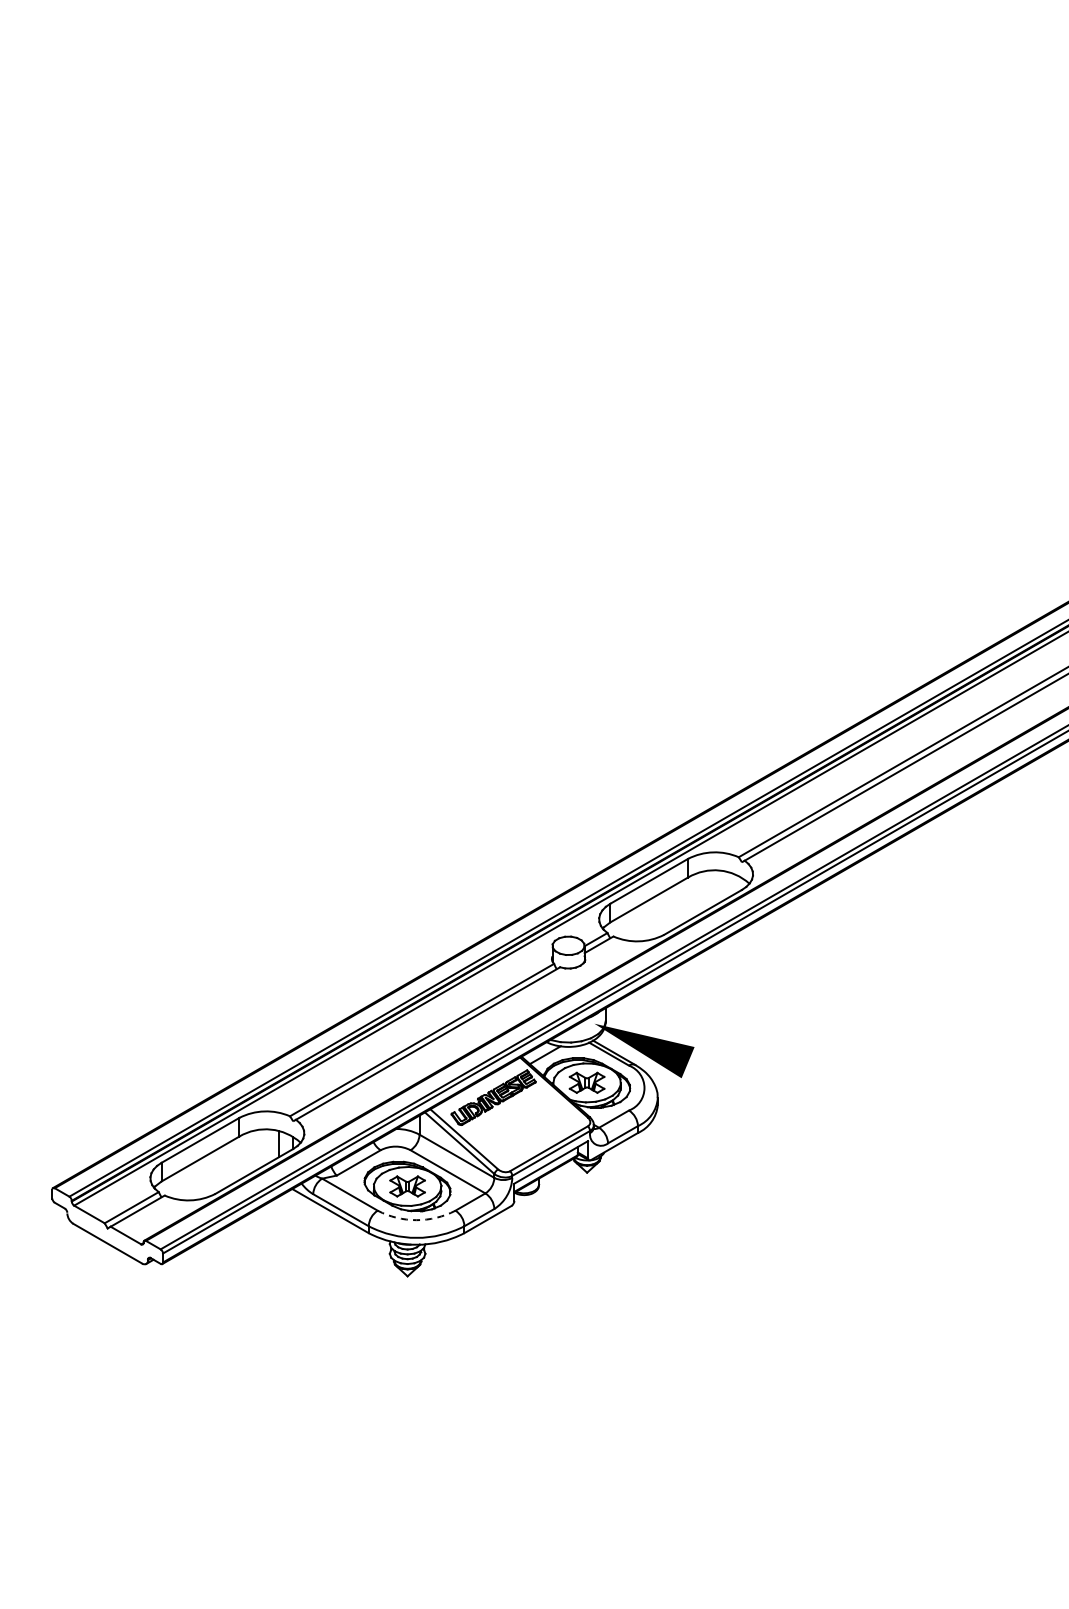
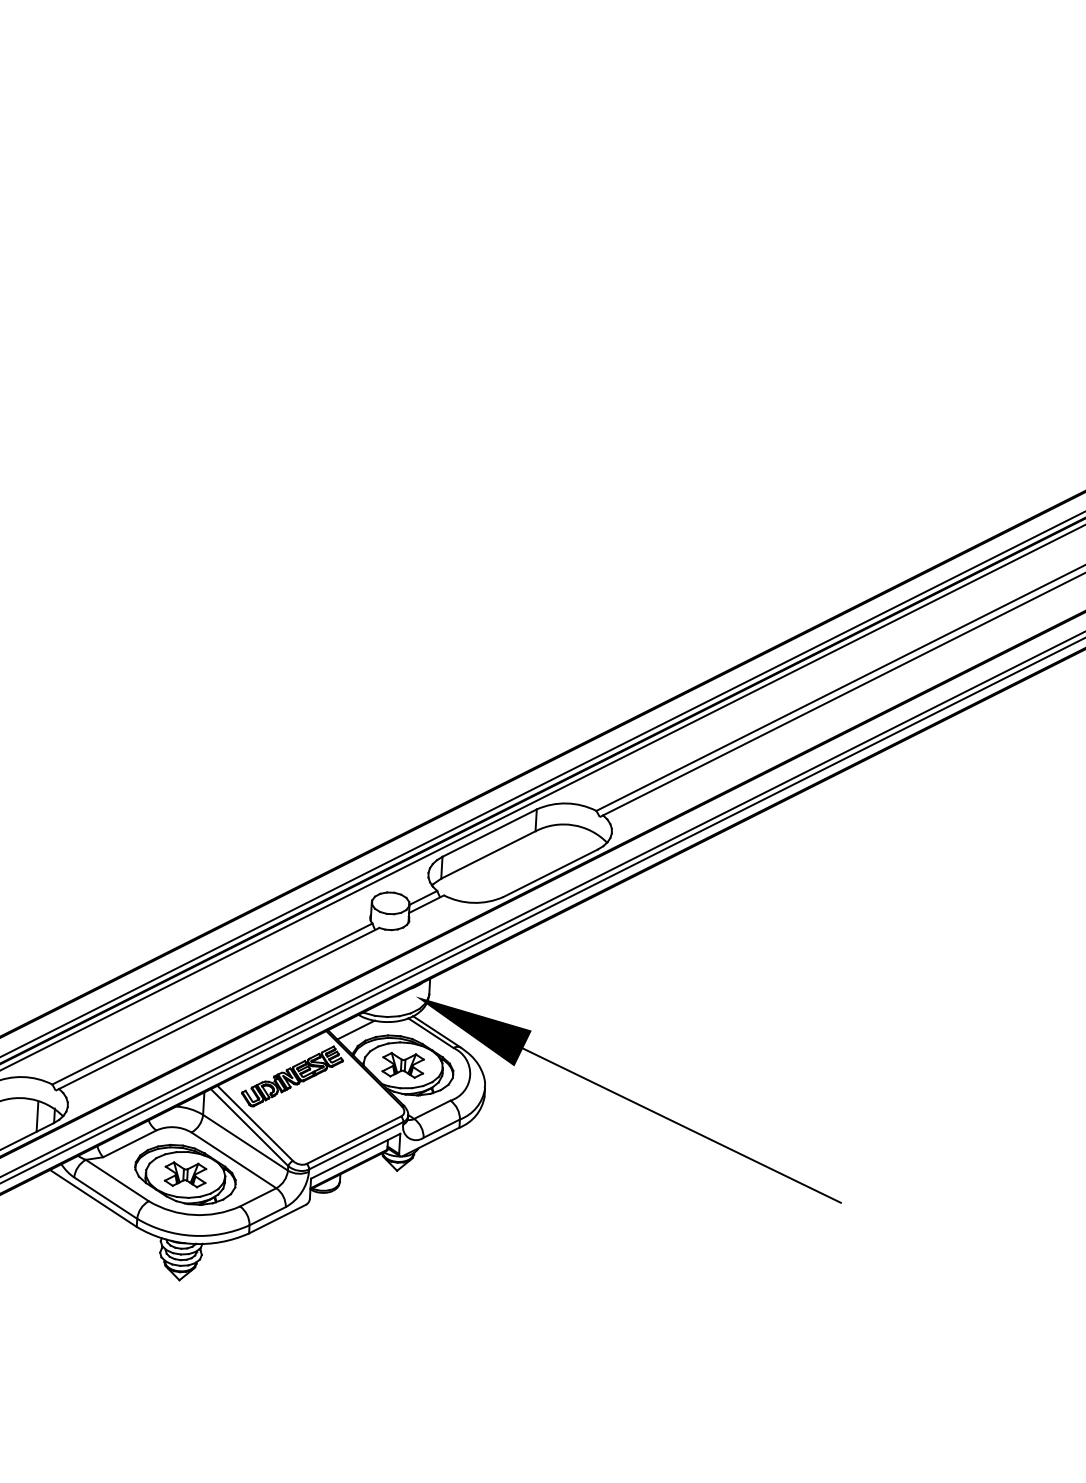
line: (826, 1120) -> (681, 1125), added
arc: (416, 1220) -> (193, 1215), dashed -> solid

